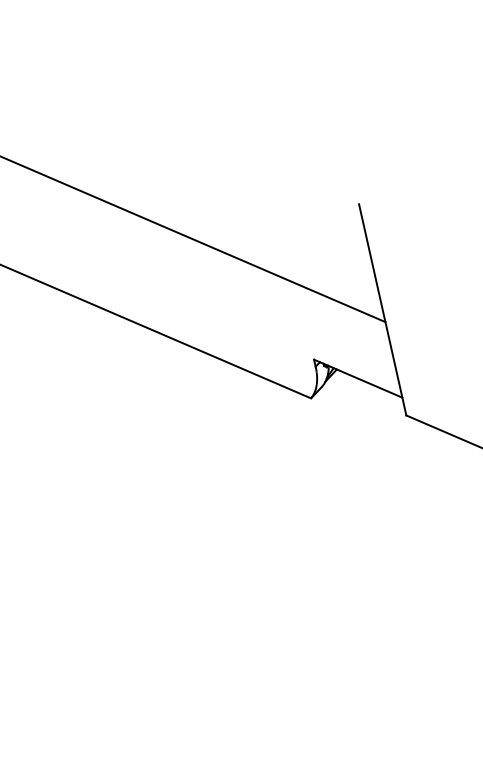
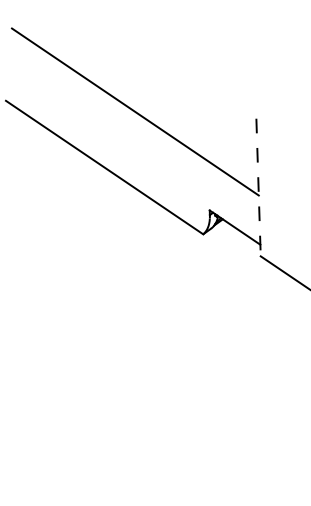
line: (382, 309) -> (258, 187), solid -> dashed

